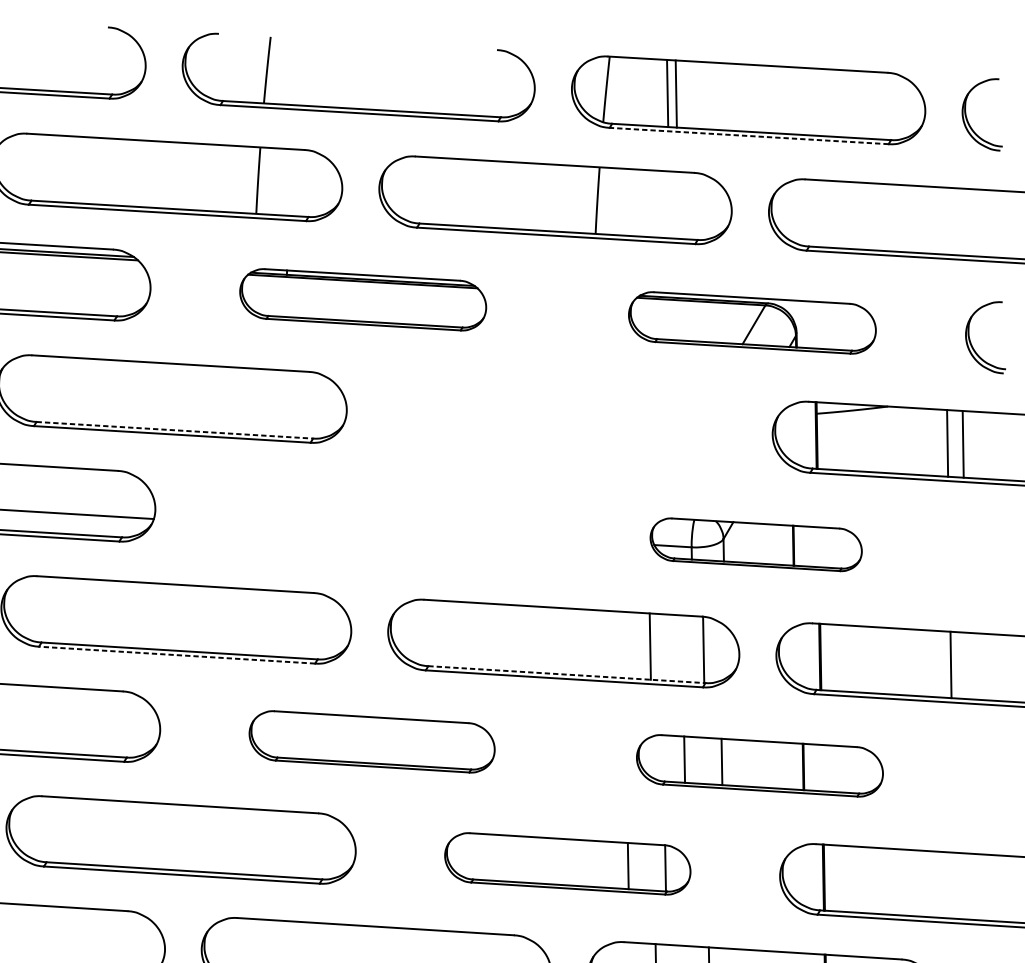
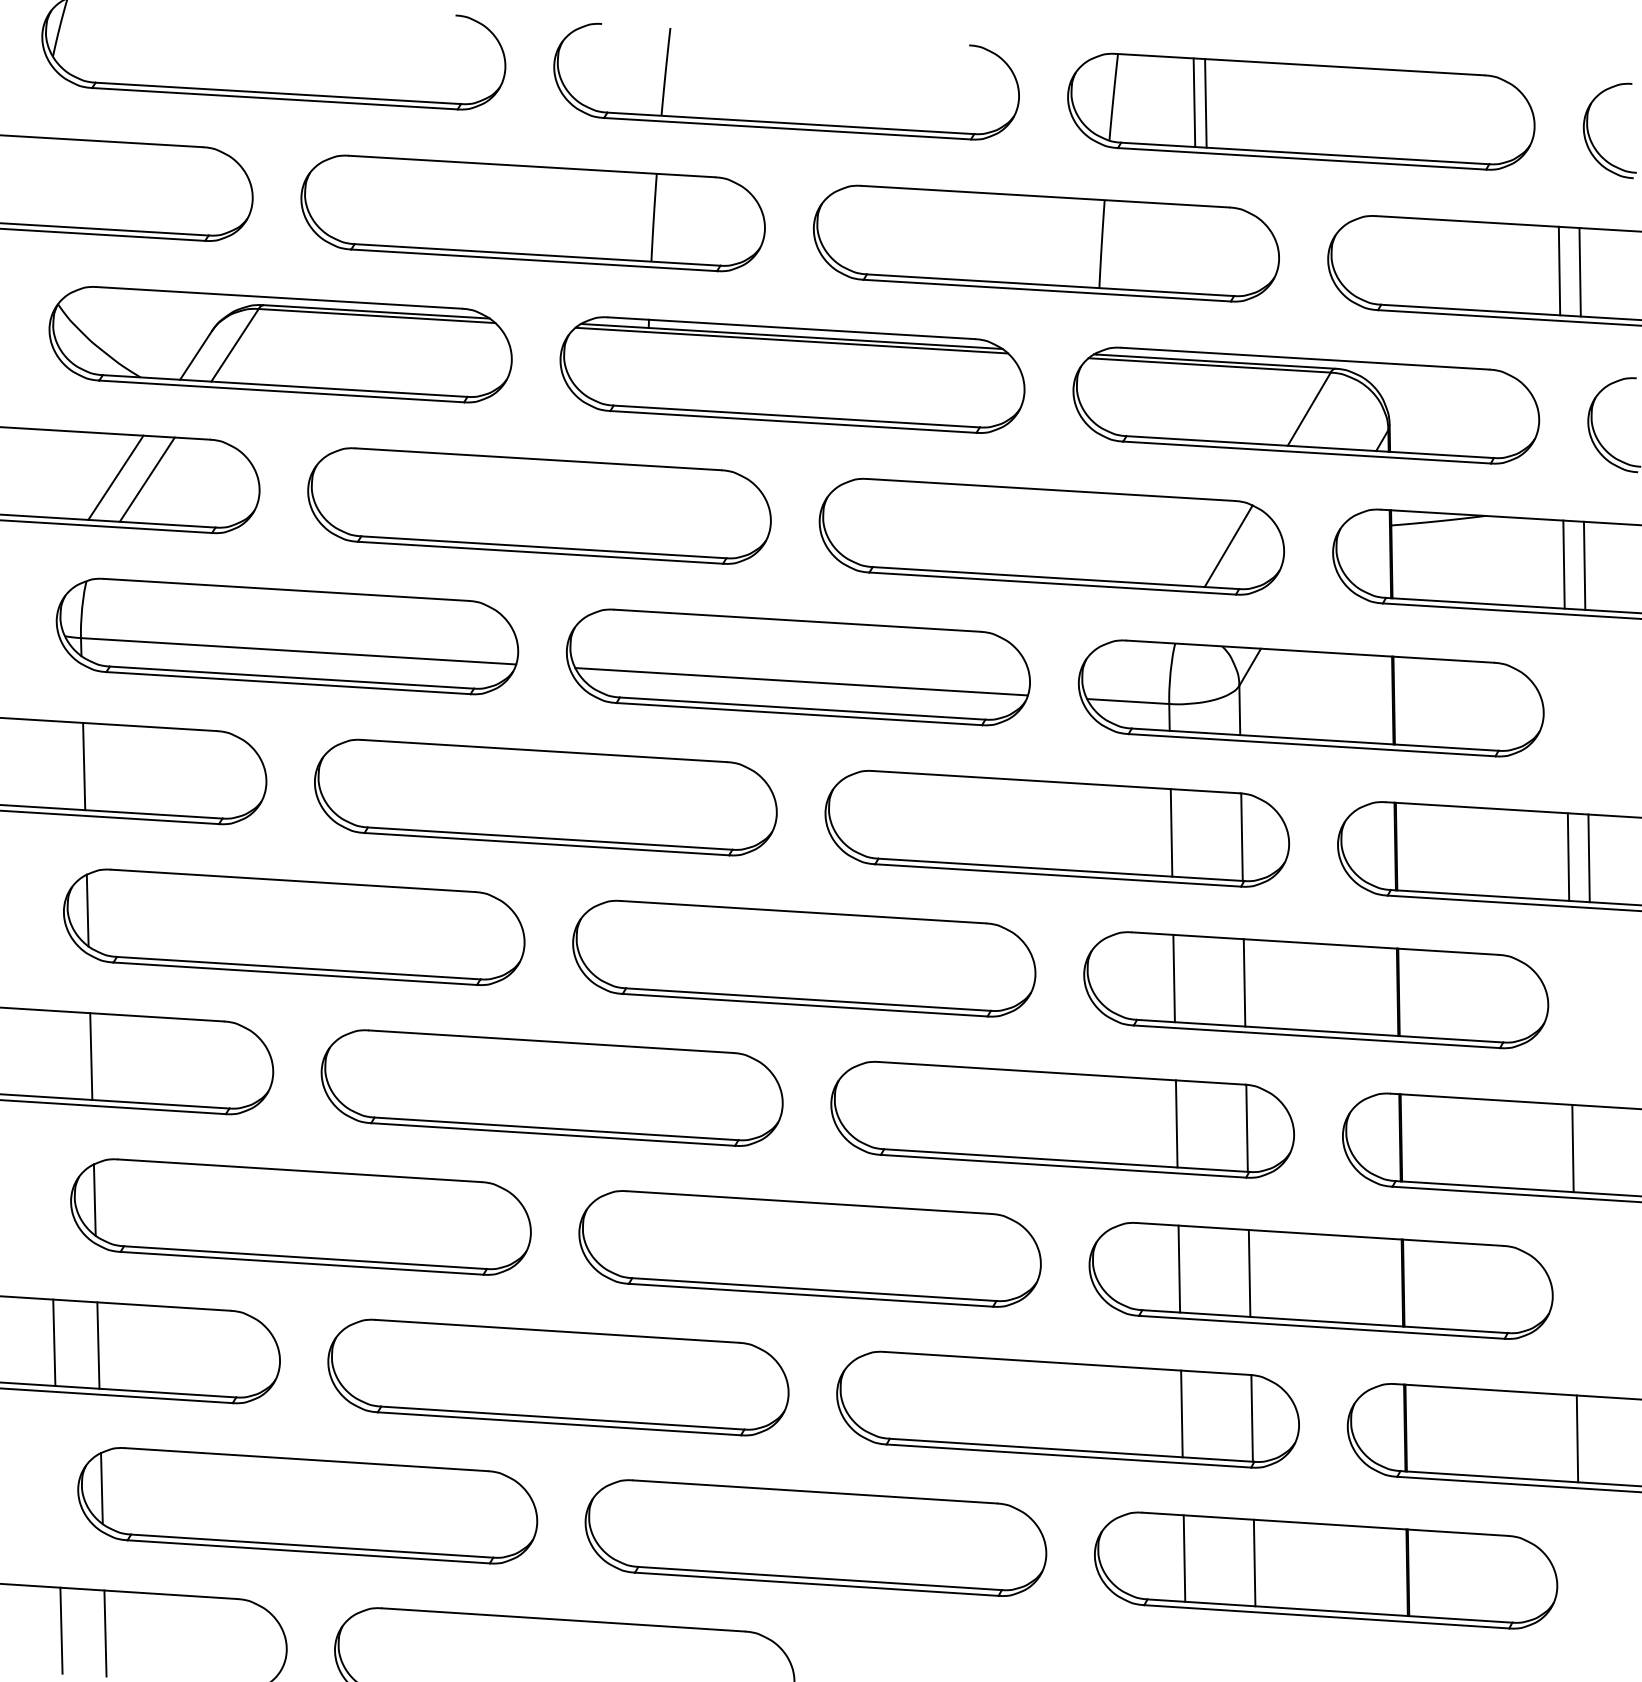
line: (748, 135) -> (1301, 158), dashed -> solid
line: (944, 220) -> (1559, 270), added
line: (959, 222) -> (1579, 272), added
part: (363, 299) -> (792, 374), size x1.43
part: (752, 322) -> (1306, 405), size x1.43
part: (559, 422) -> (1051, 536), added
line: (174, 430) -> (543, 547), dashed -> solid
part: (367, 521) -> (798, 667), added
part: (756, 544) -> (1311, 698), size x1.67
line: (176, 655) -> (546, 844), dashed -> solid
line: (966, 666) -> (1588, 858), added
line: (566, 674) -> (1061, 869), dashed -> solid
part: (372, 741) -> (804, 958), size x1.43
part: (760, 766) -> (1316, 990), size x1.43
part: (567, 863) -> (1062, 1119), size x1.43
line: (954, 885) -> (1572, 1148), added

